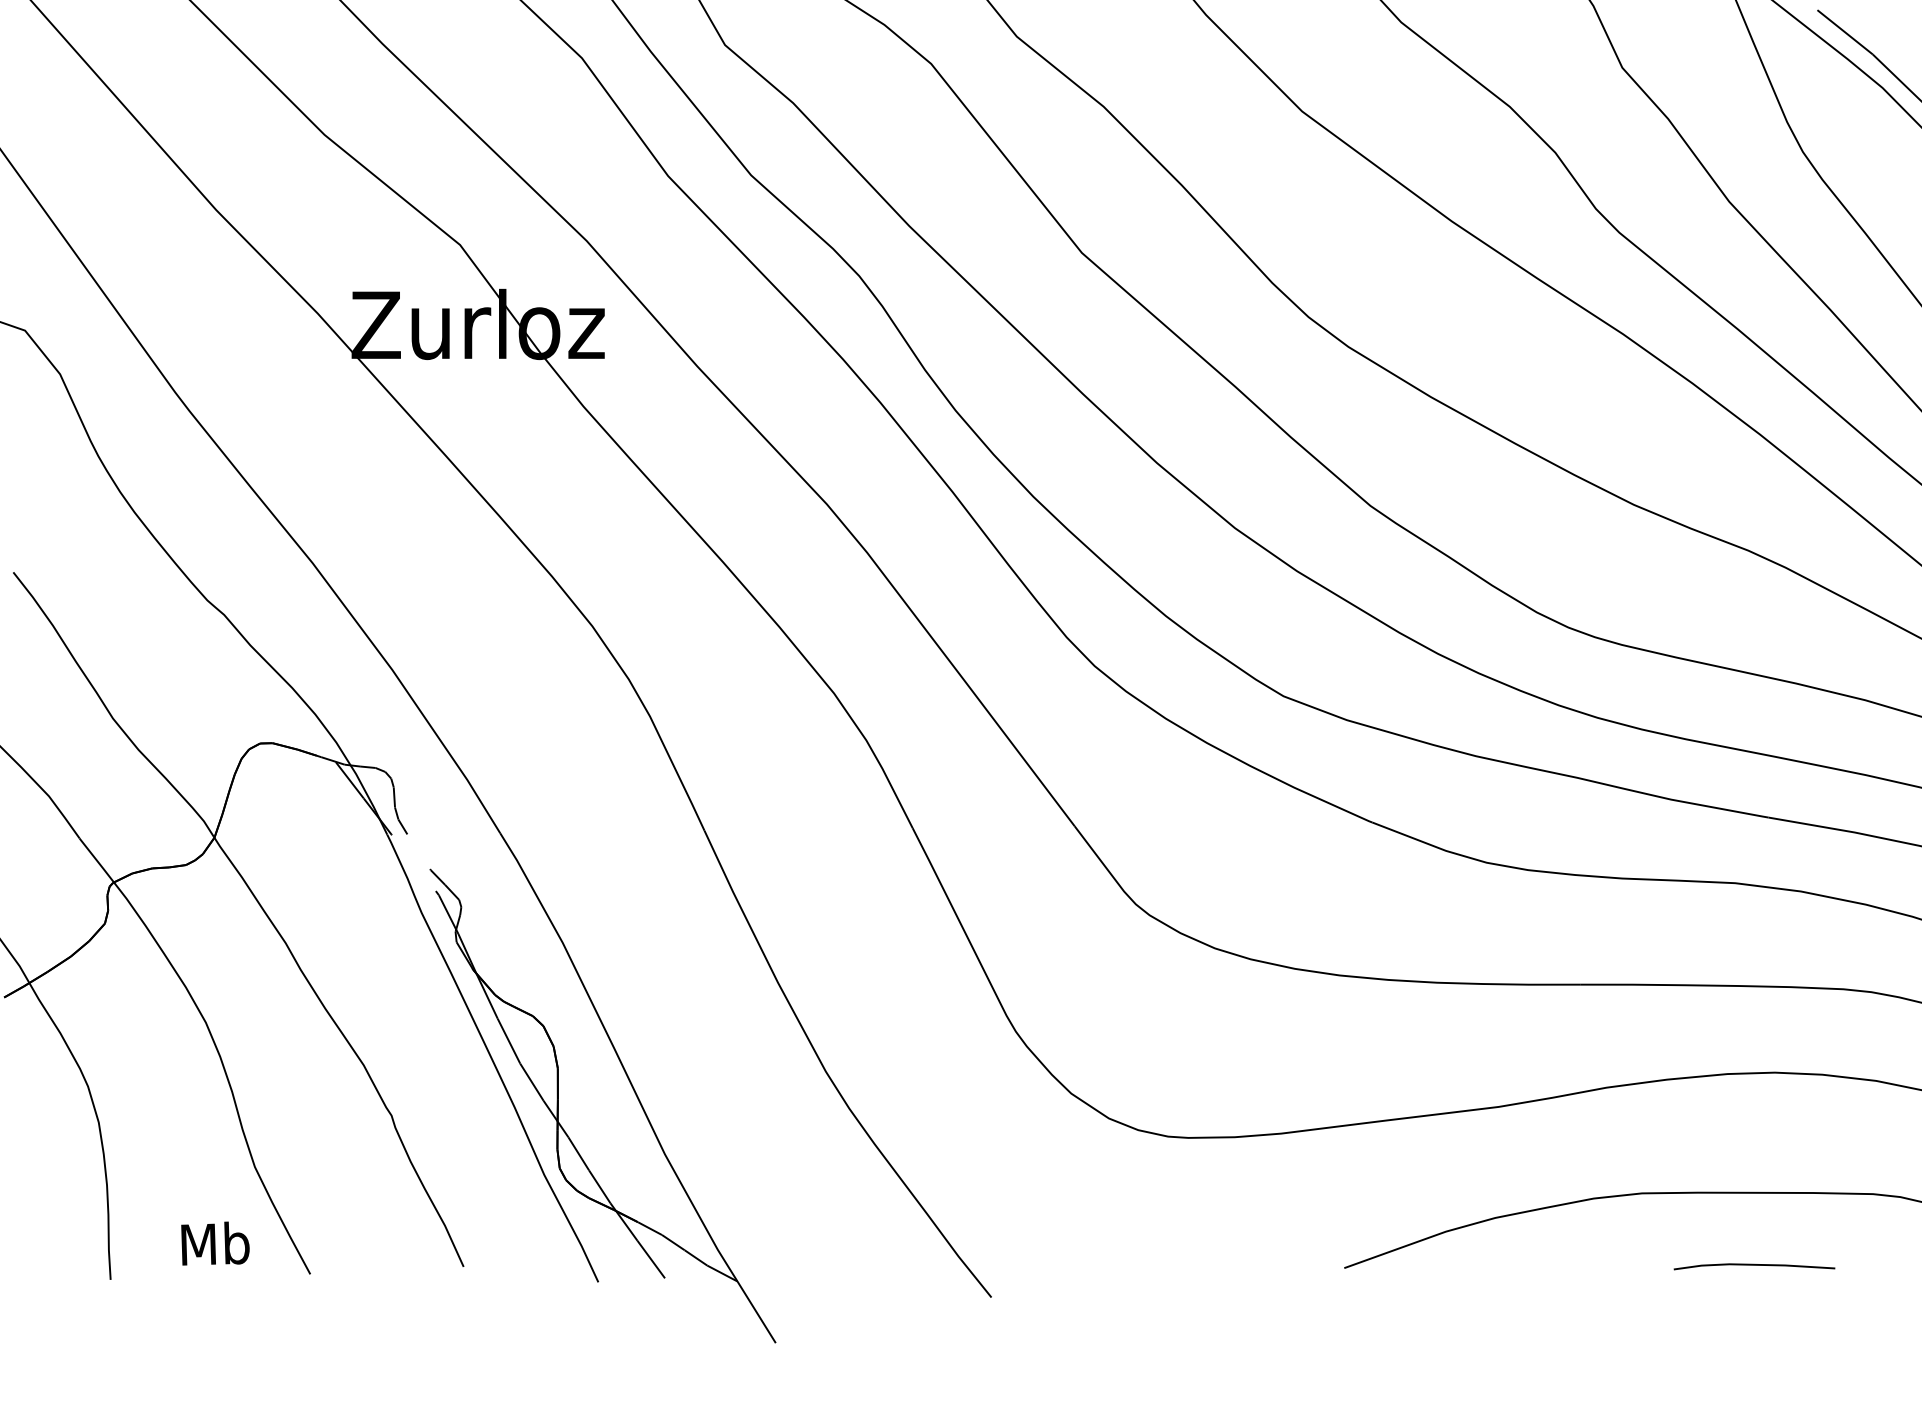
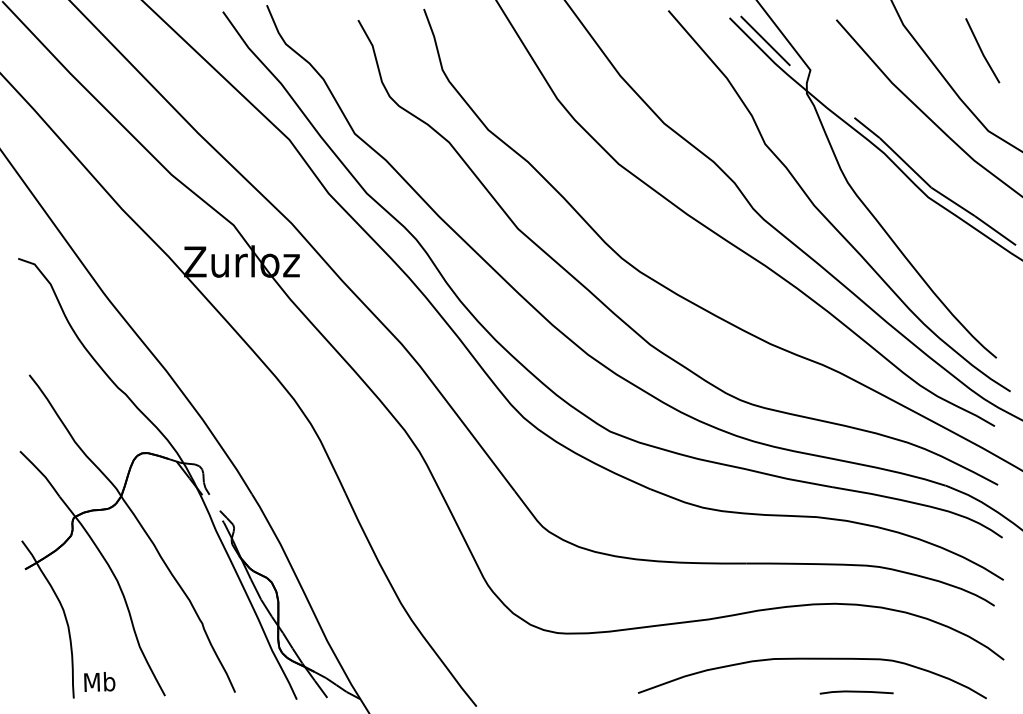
text: (214, 1242) -> (99, 681), moved
line: (1754, 1266) -> (856, 692), moved

